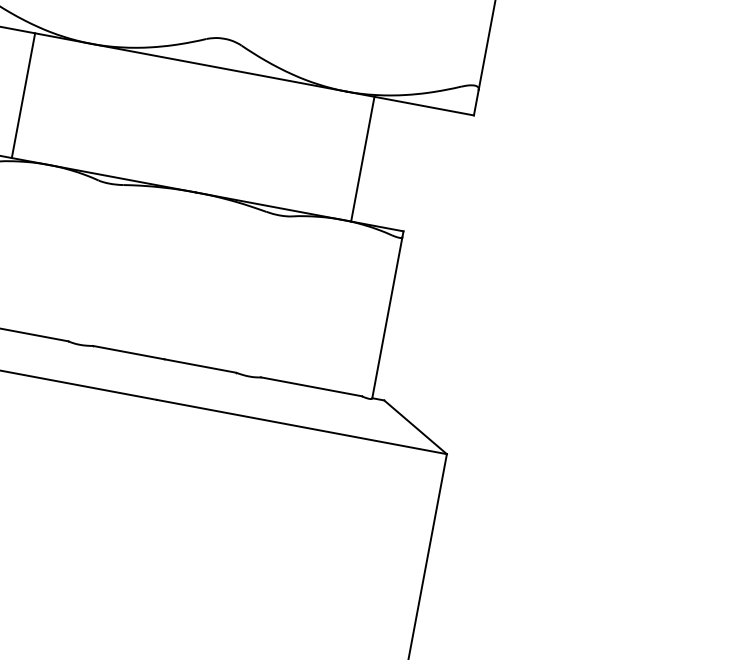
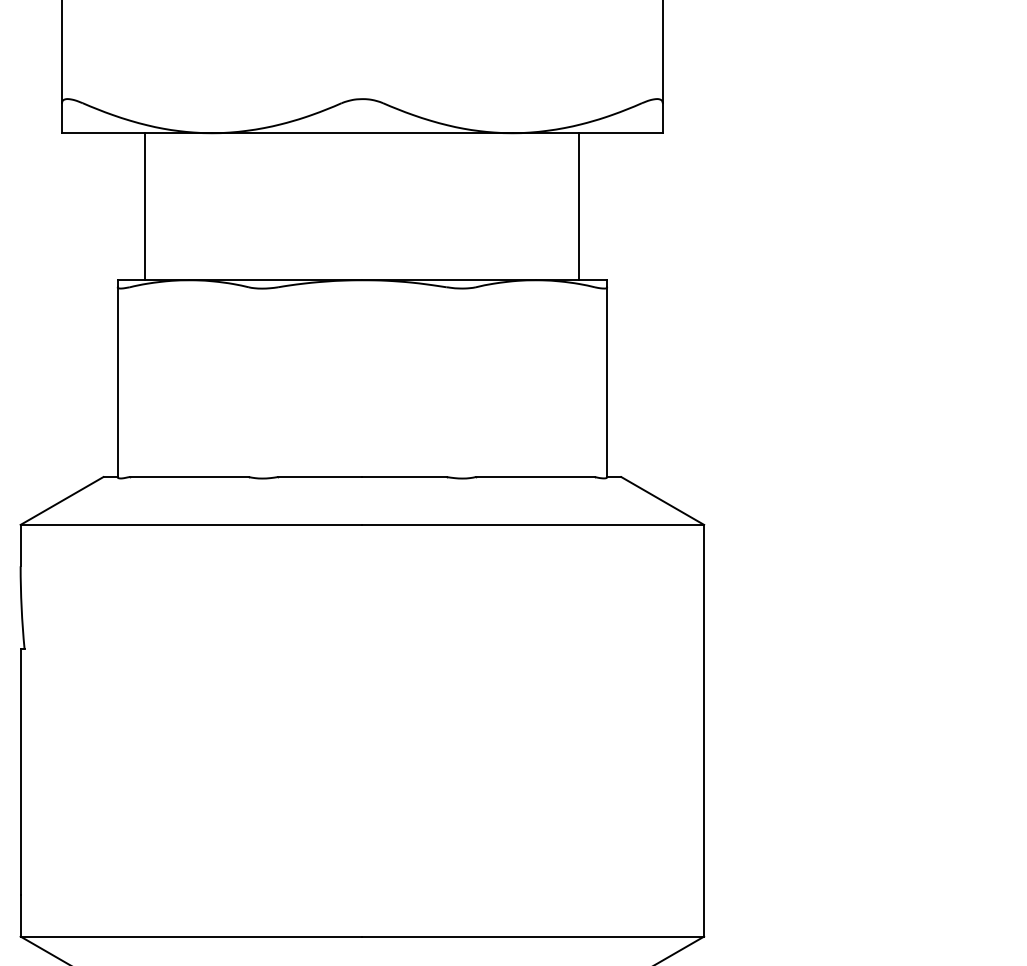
line: (362, 158) -> (579, 206), moved

